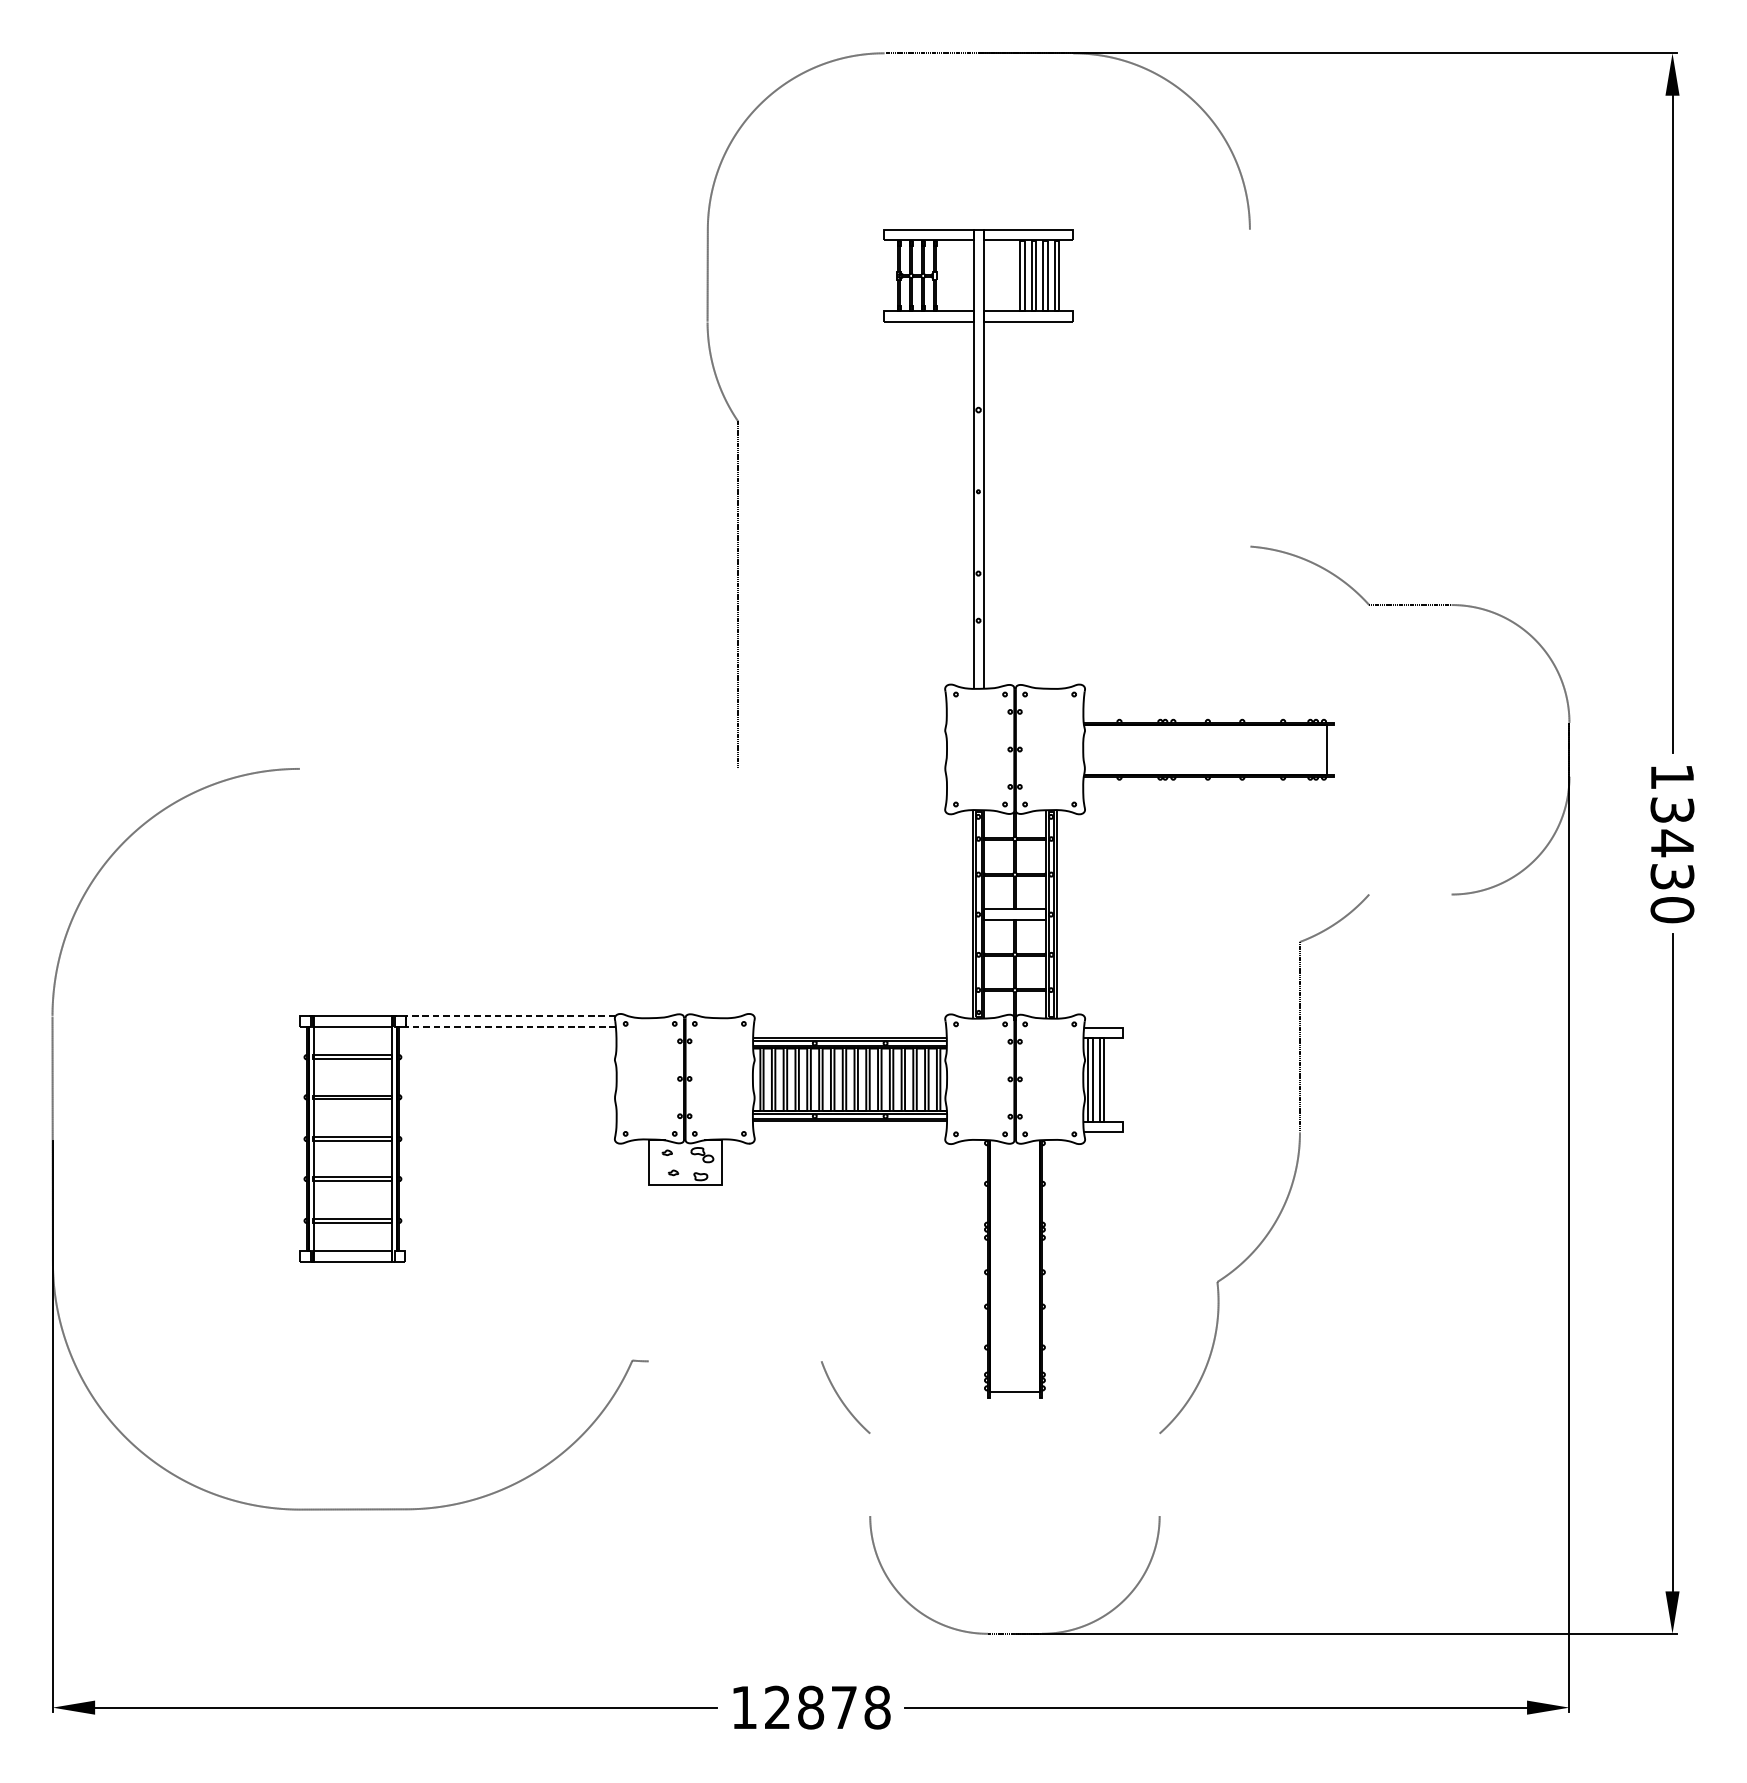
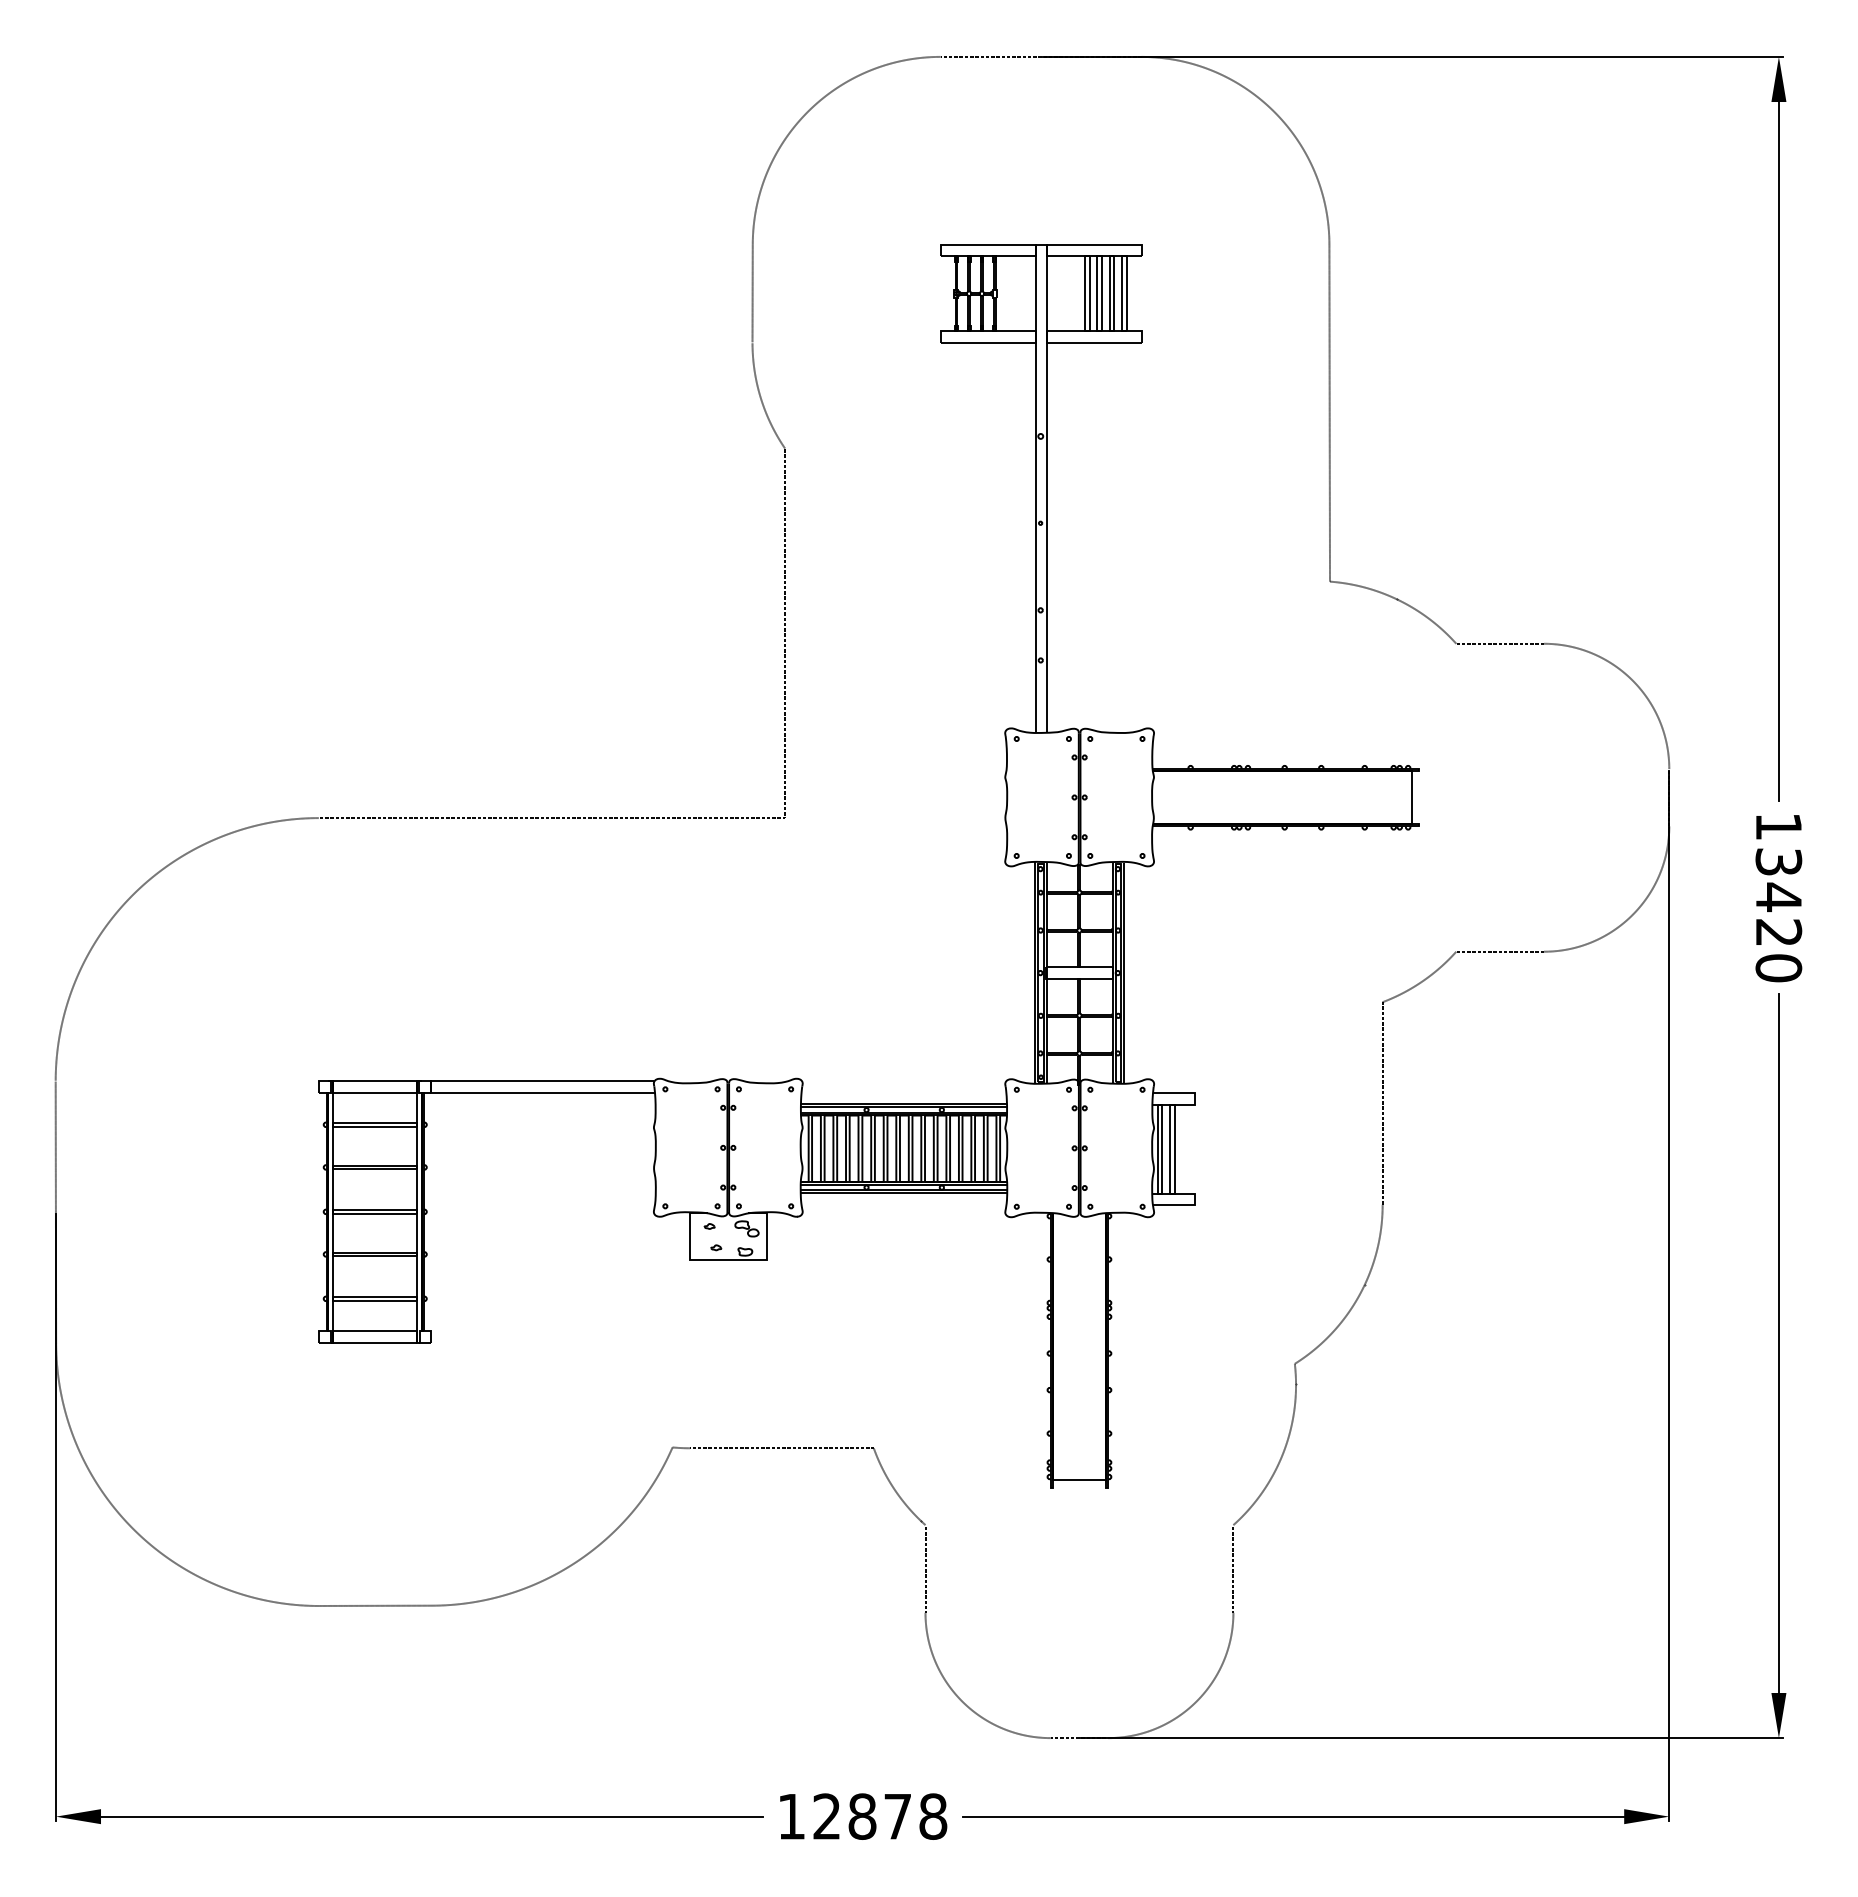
line: (1250, 387) -> (1329, 412), added
line: (518, 769) -> (551, 818), added
text: (1672, 876) -> (1778, 932), 13430 -> 13420
line: (1410, 894) -> (1500, 951), added
line: (405, 1021) -> (431, 1086), dashed -> solid
line: (734, 1361) -> (781, 1448), added
line: (870, 1474) -> (925, 1568), added
line: (1159, 1474) -> (1233, 1568), added

